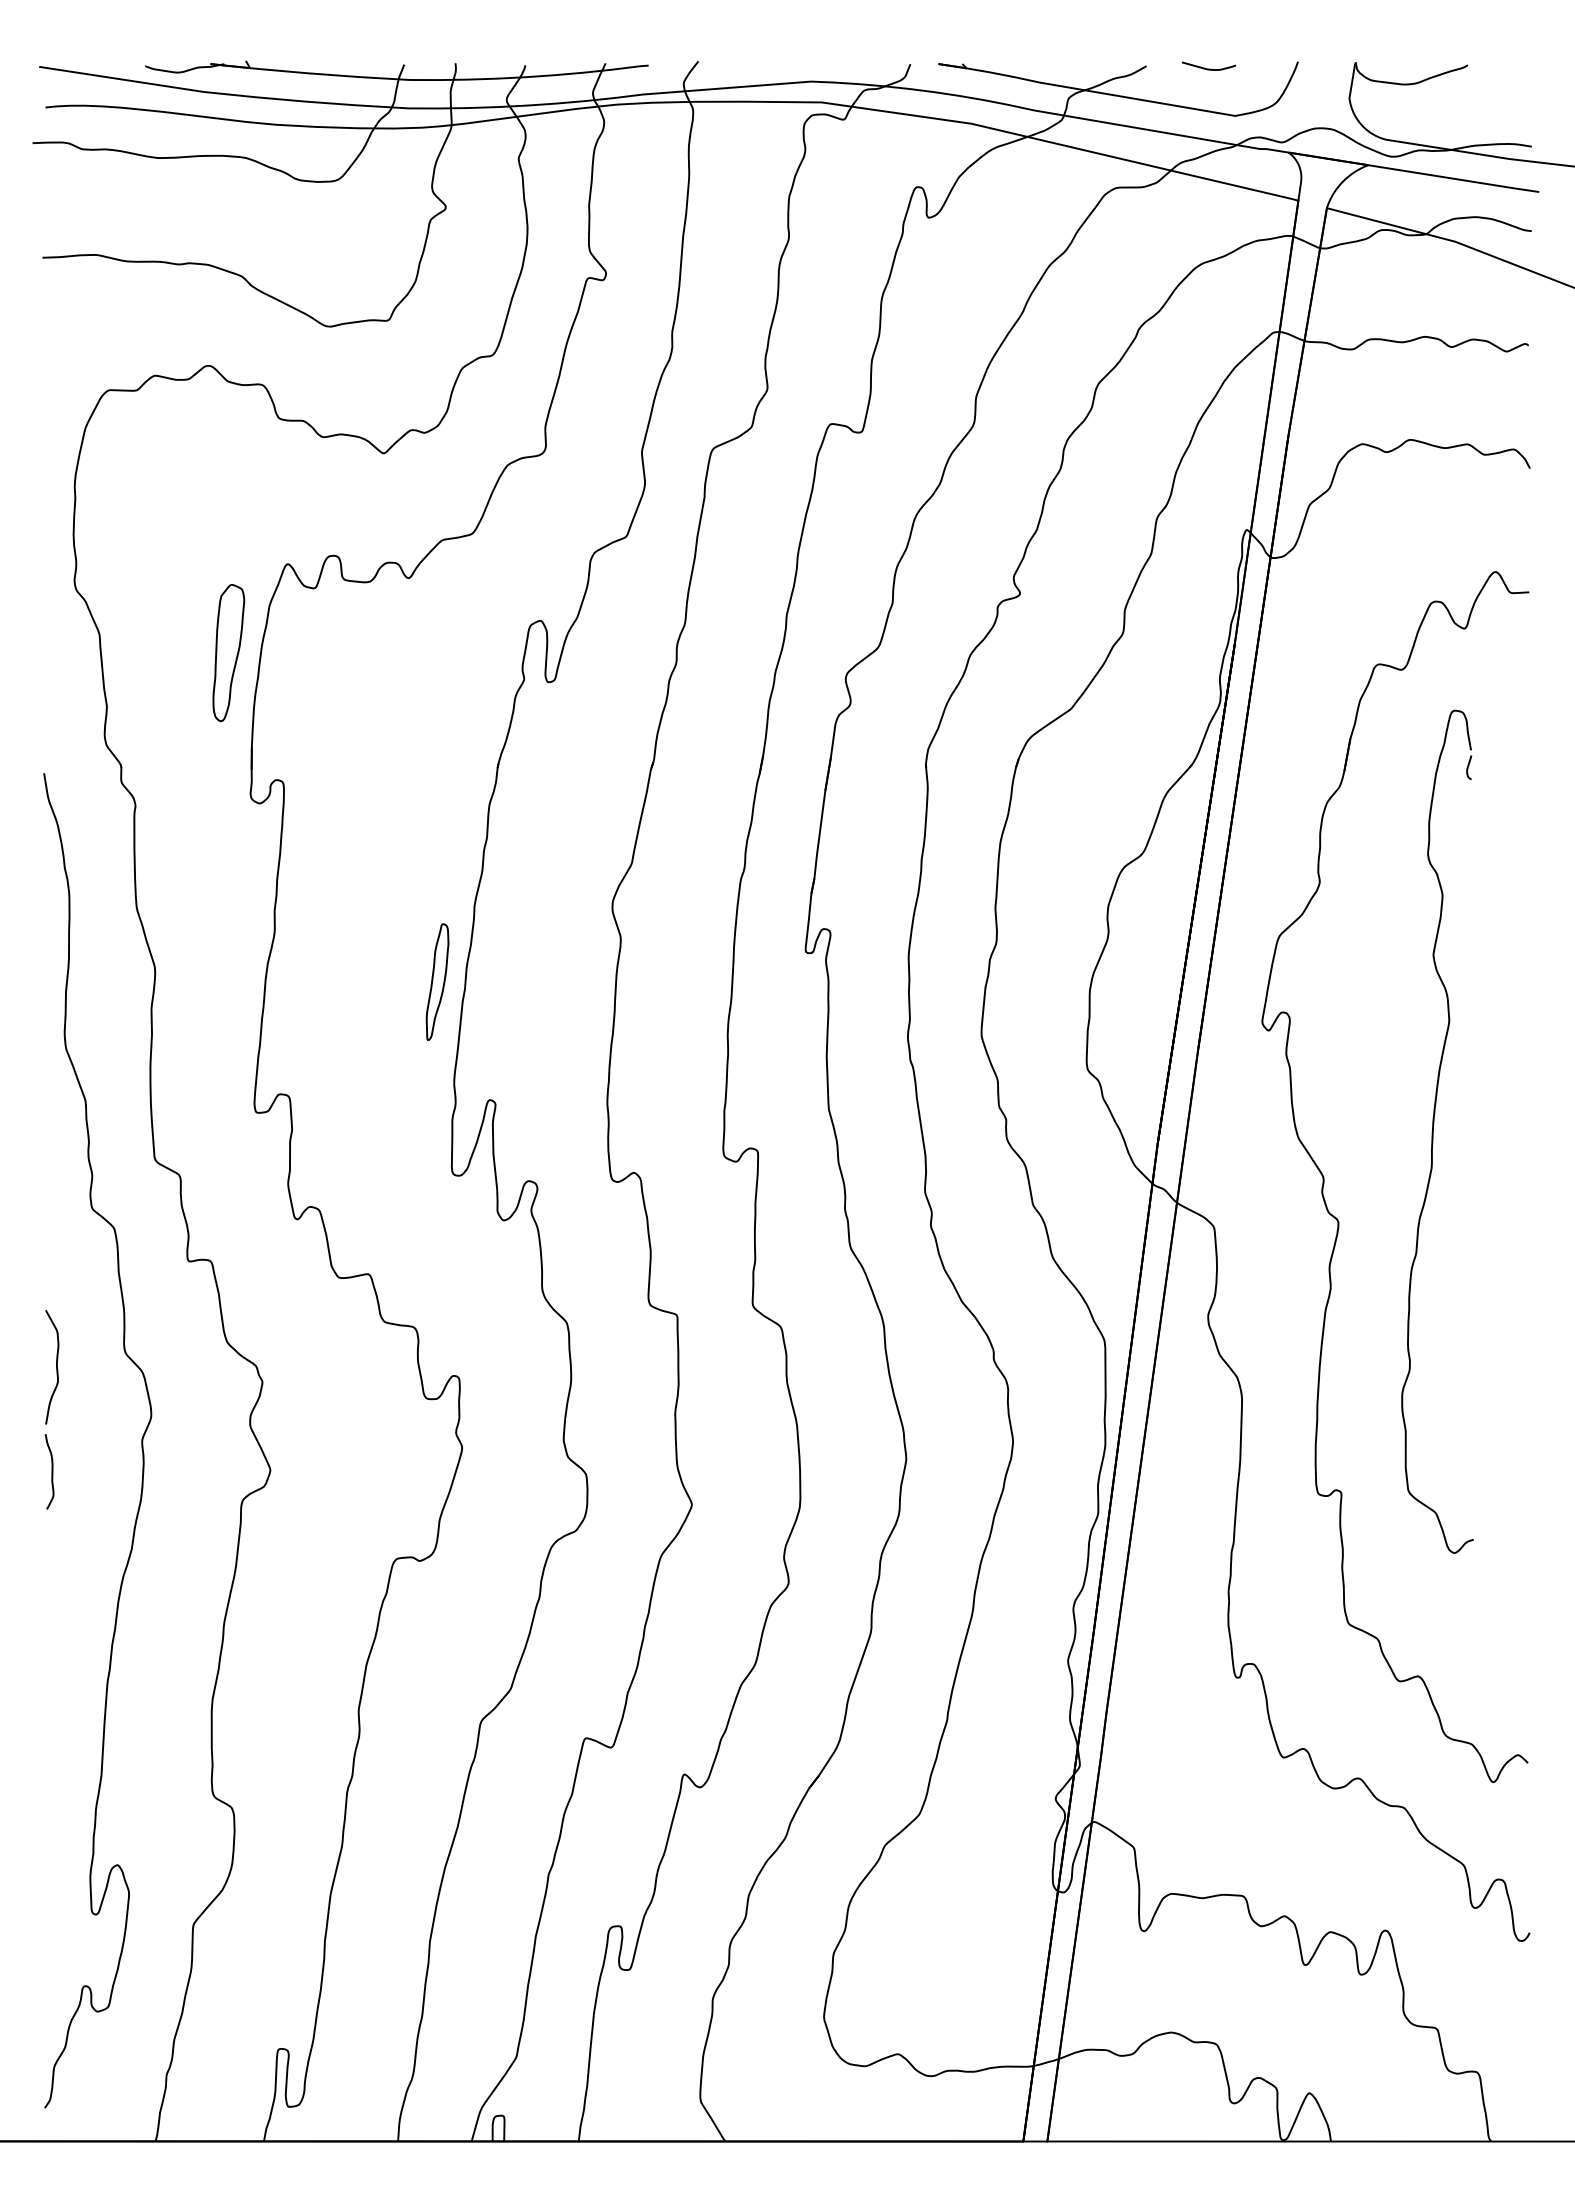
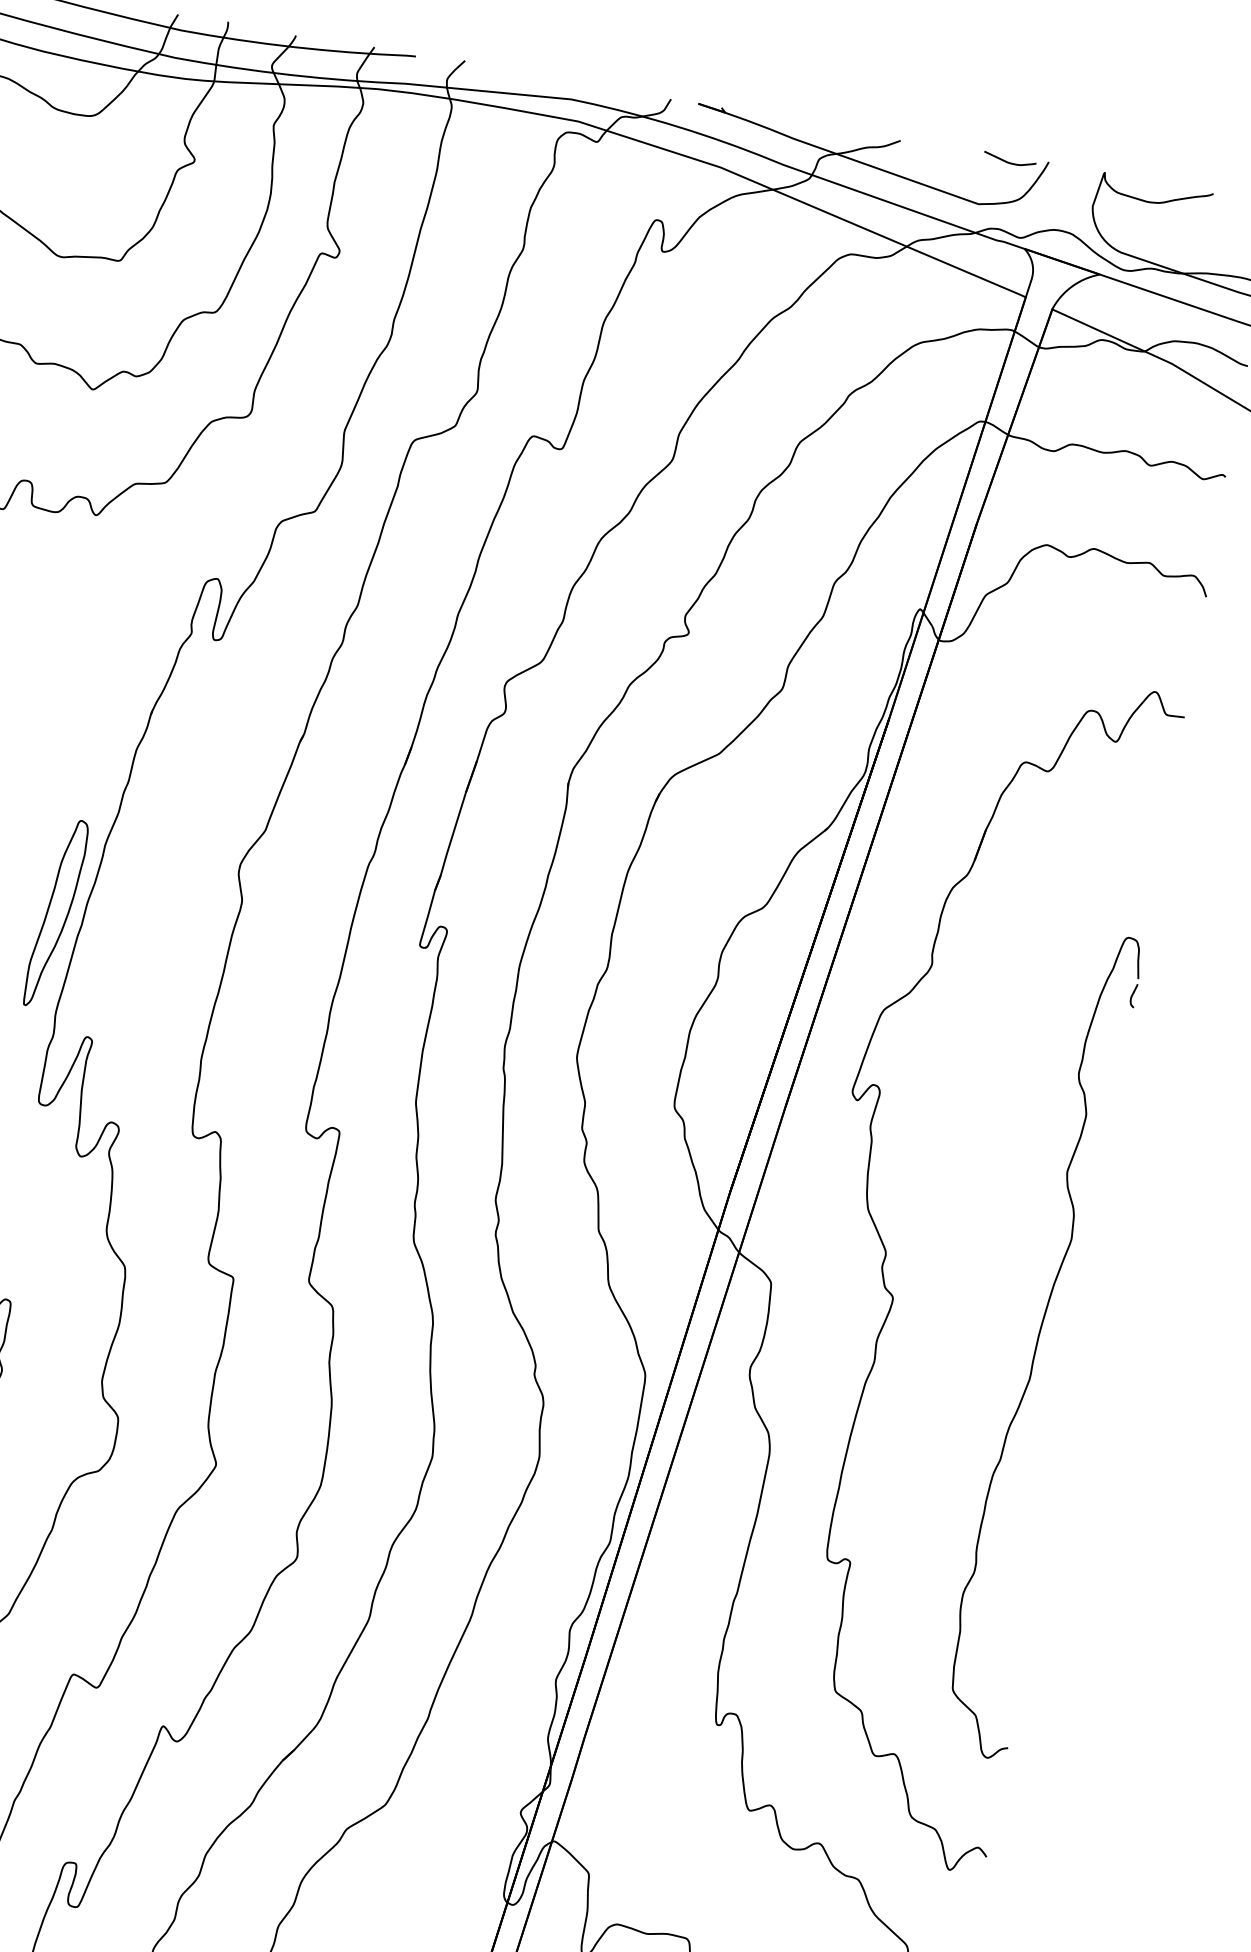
curve: (1209, 68) -> (1010, 162), moved
part: (437, 981) -> (56, 912), size x1.67
part: (1437, 1131) -> (1041, 1344), moved

